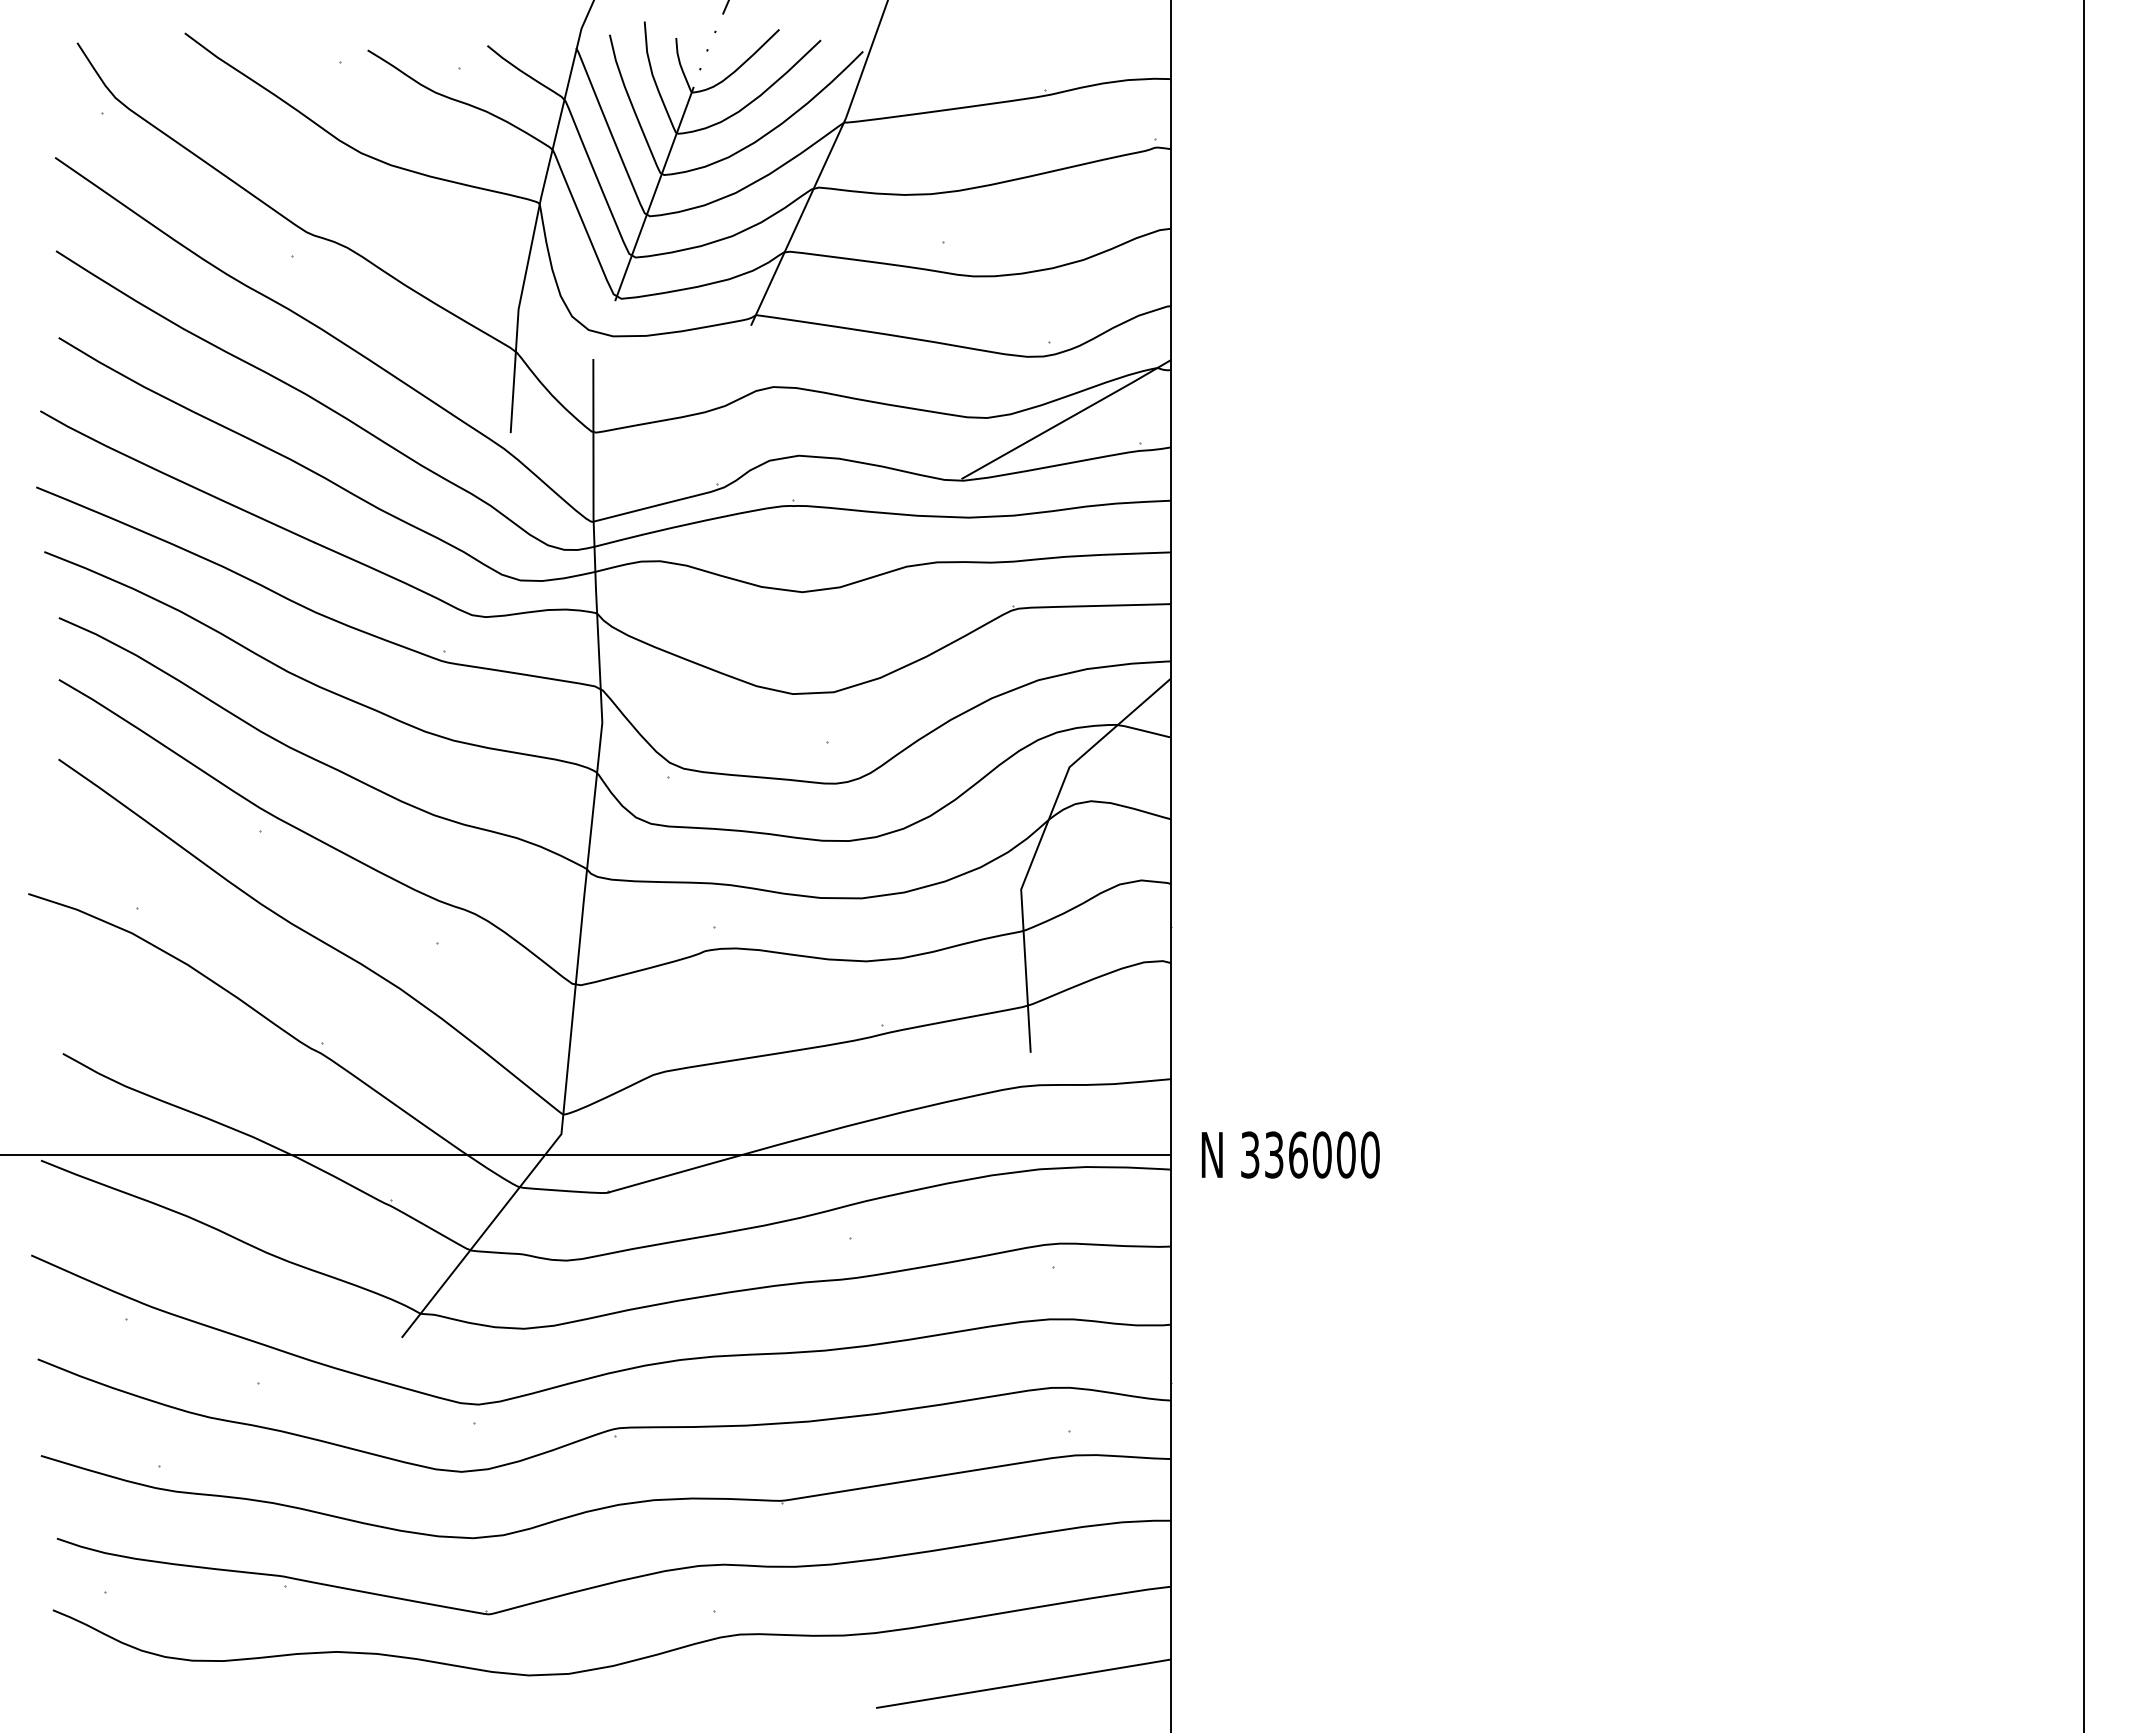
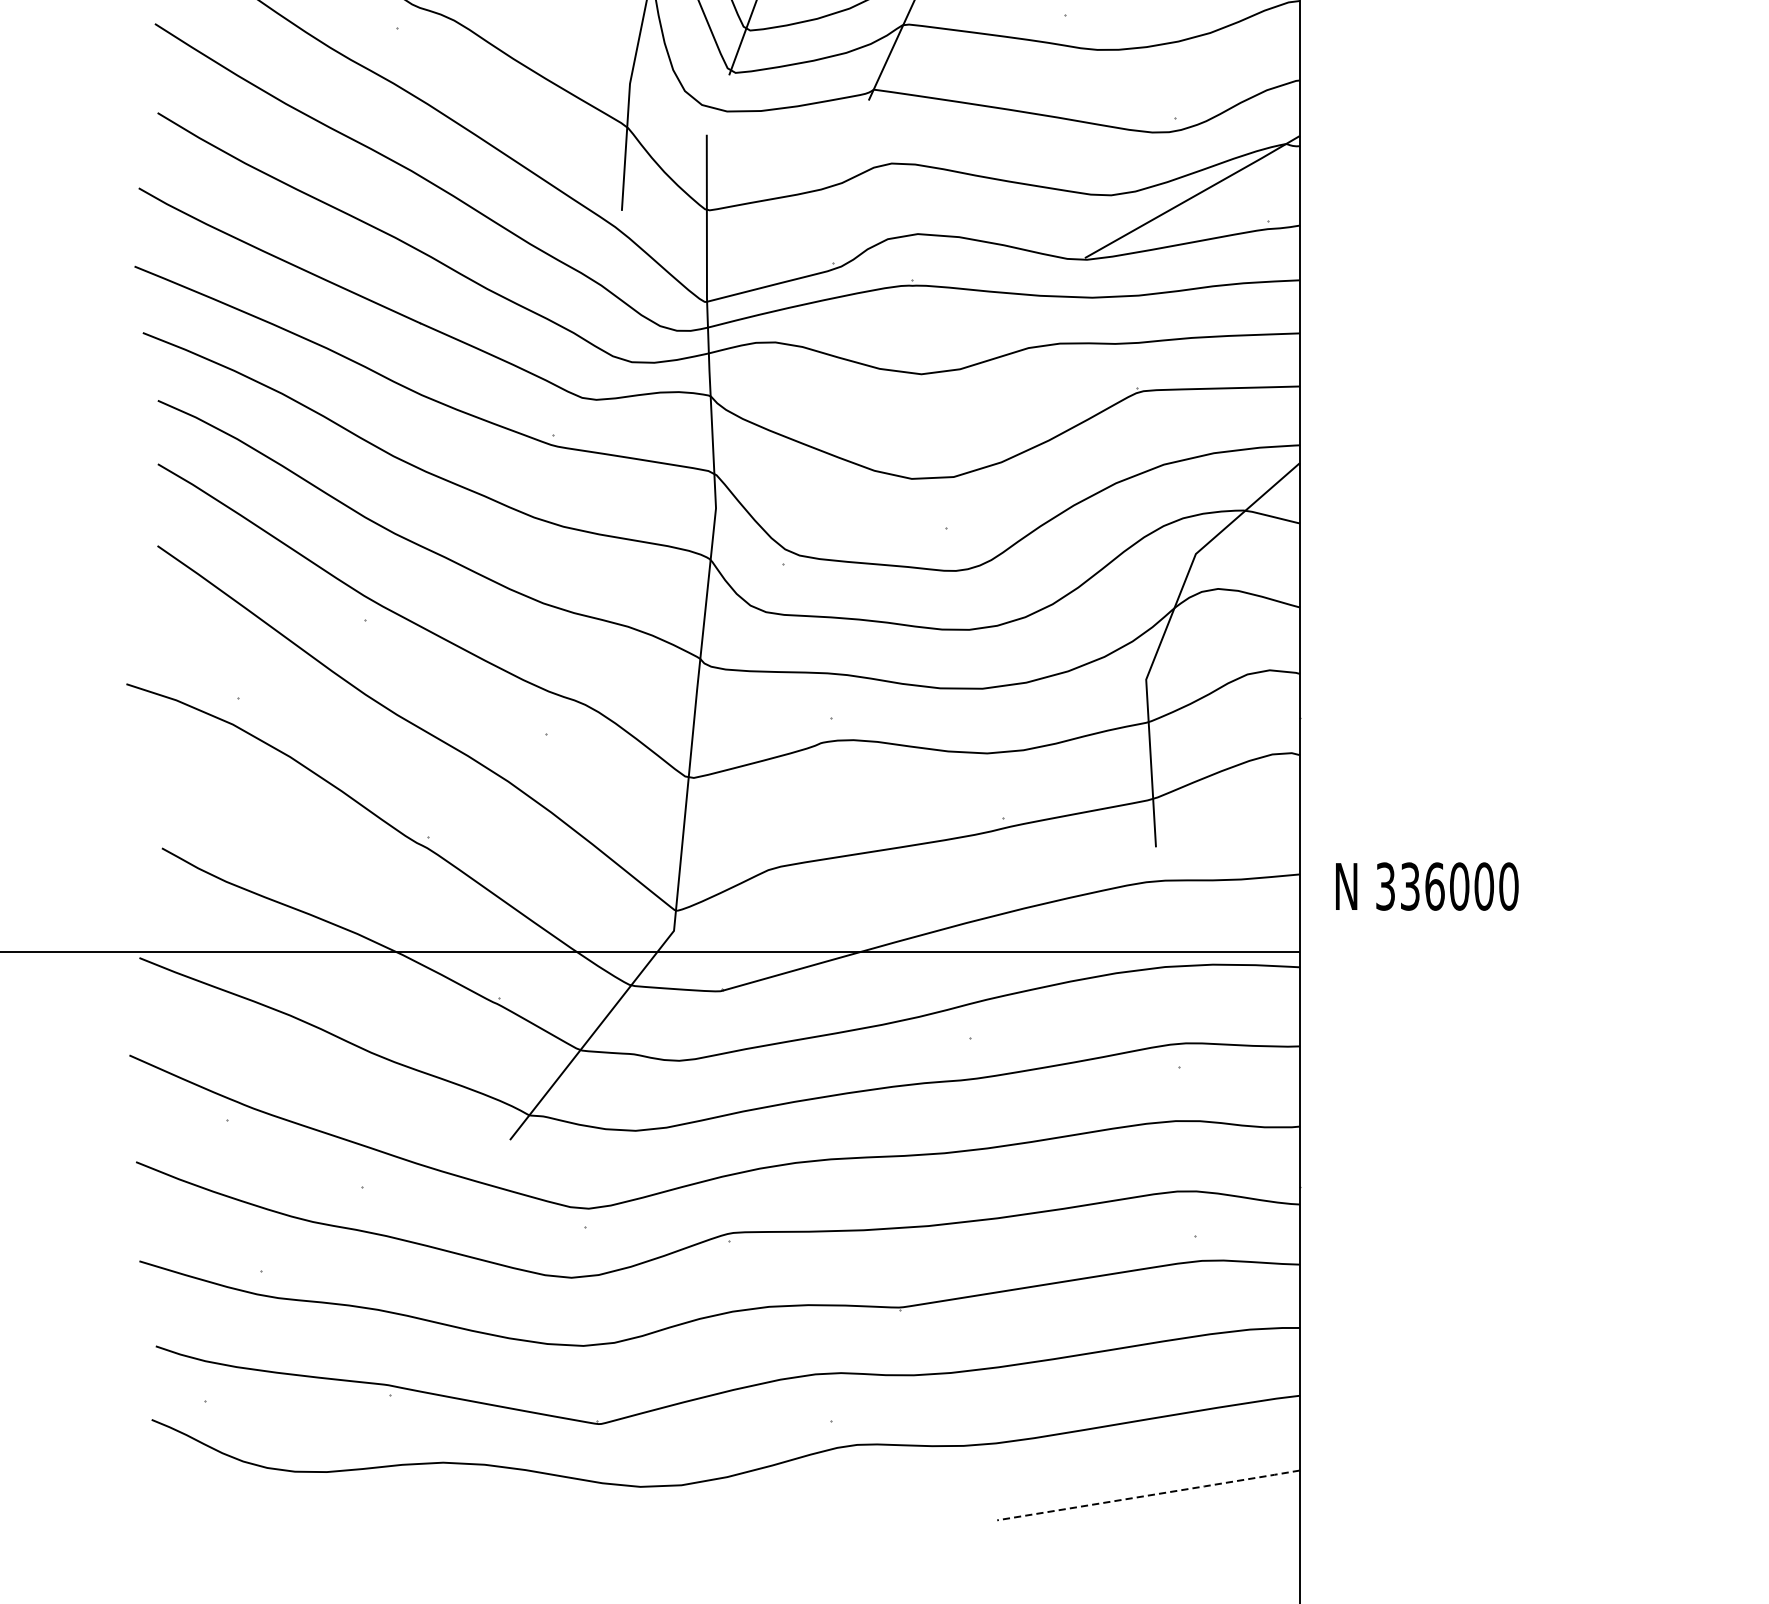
text: (1290, 1154) -> (1426, 886), moved
line: (1024, 1683) -> (1149, 1495), solid -> dashed

